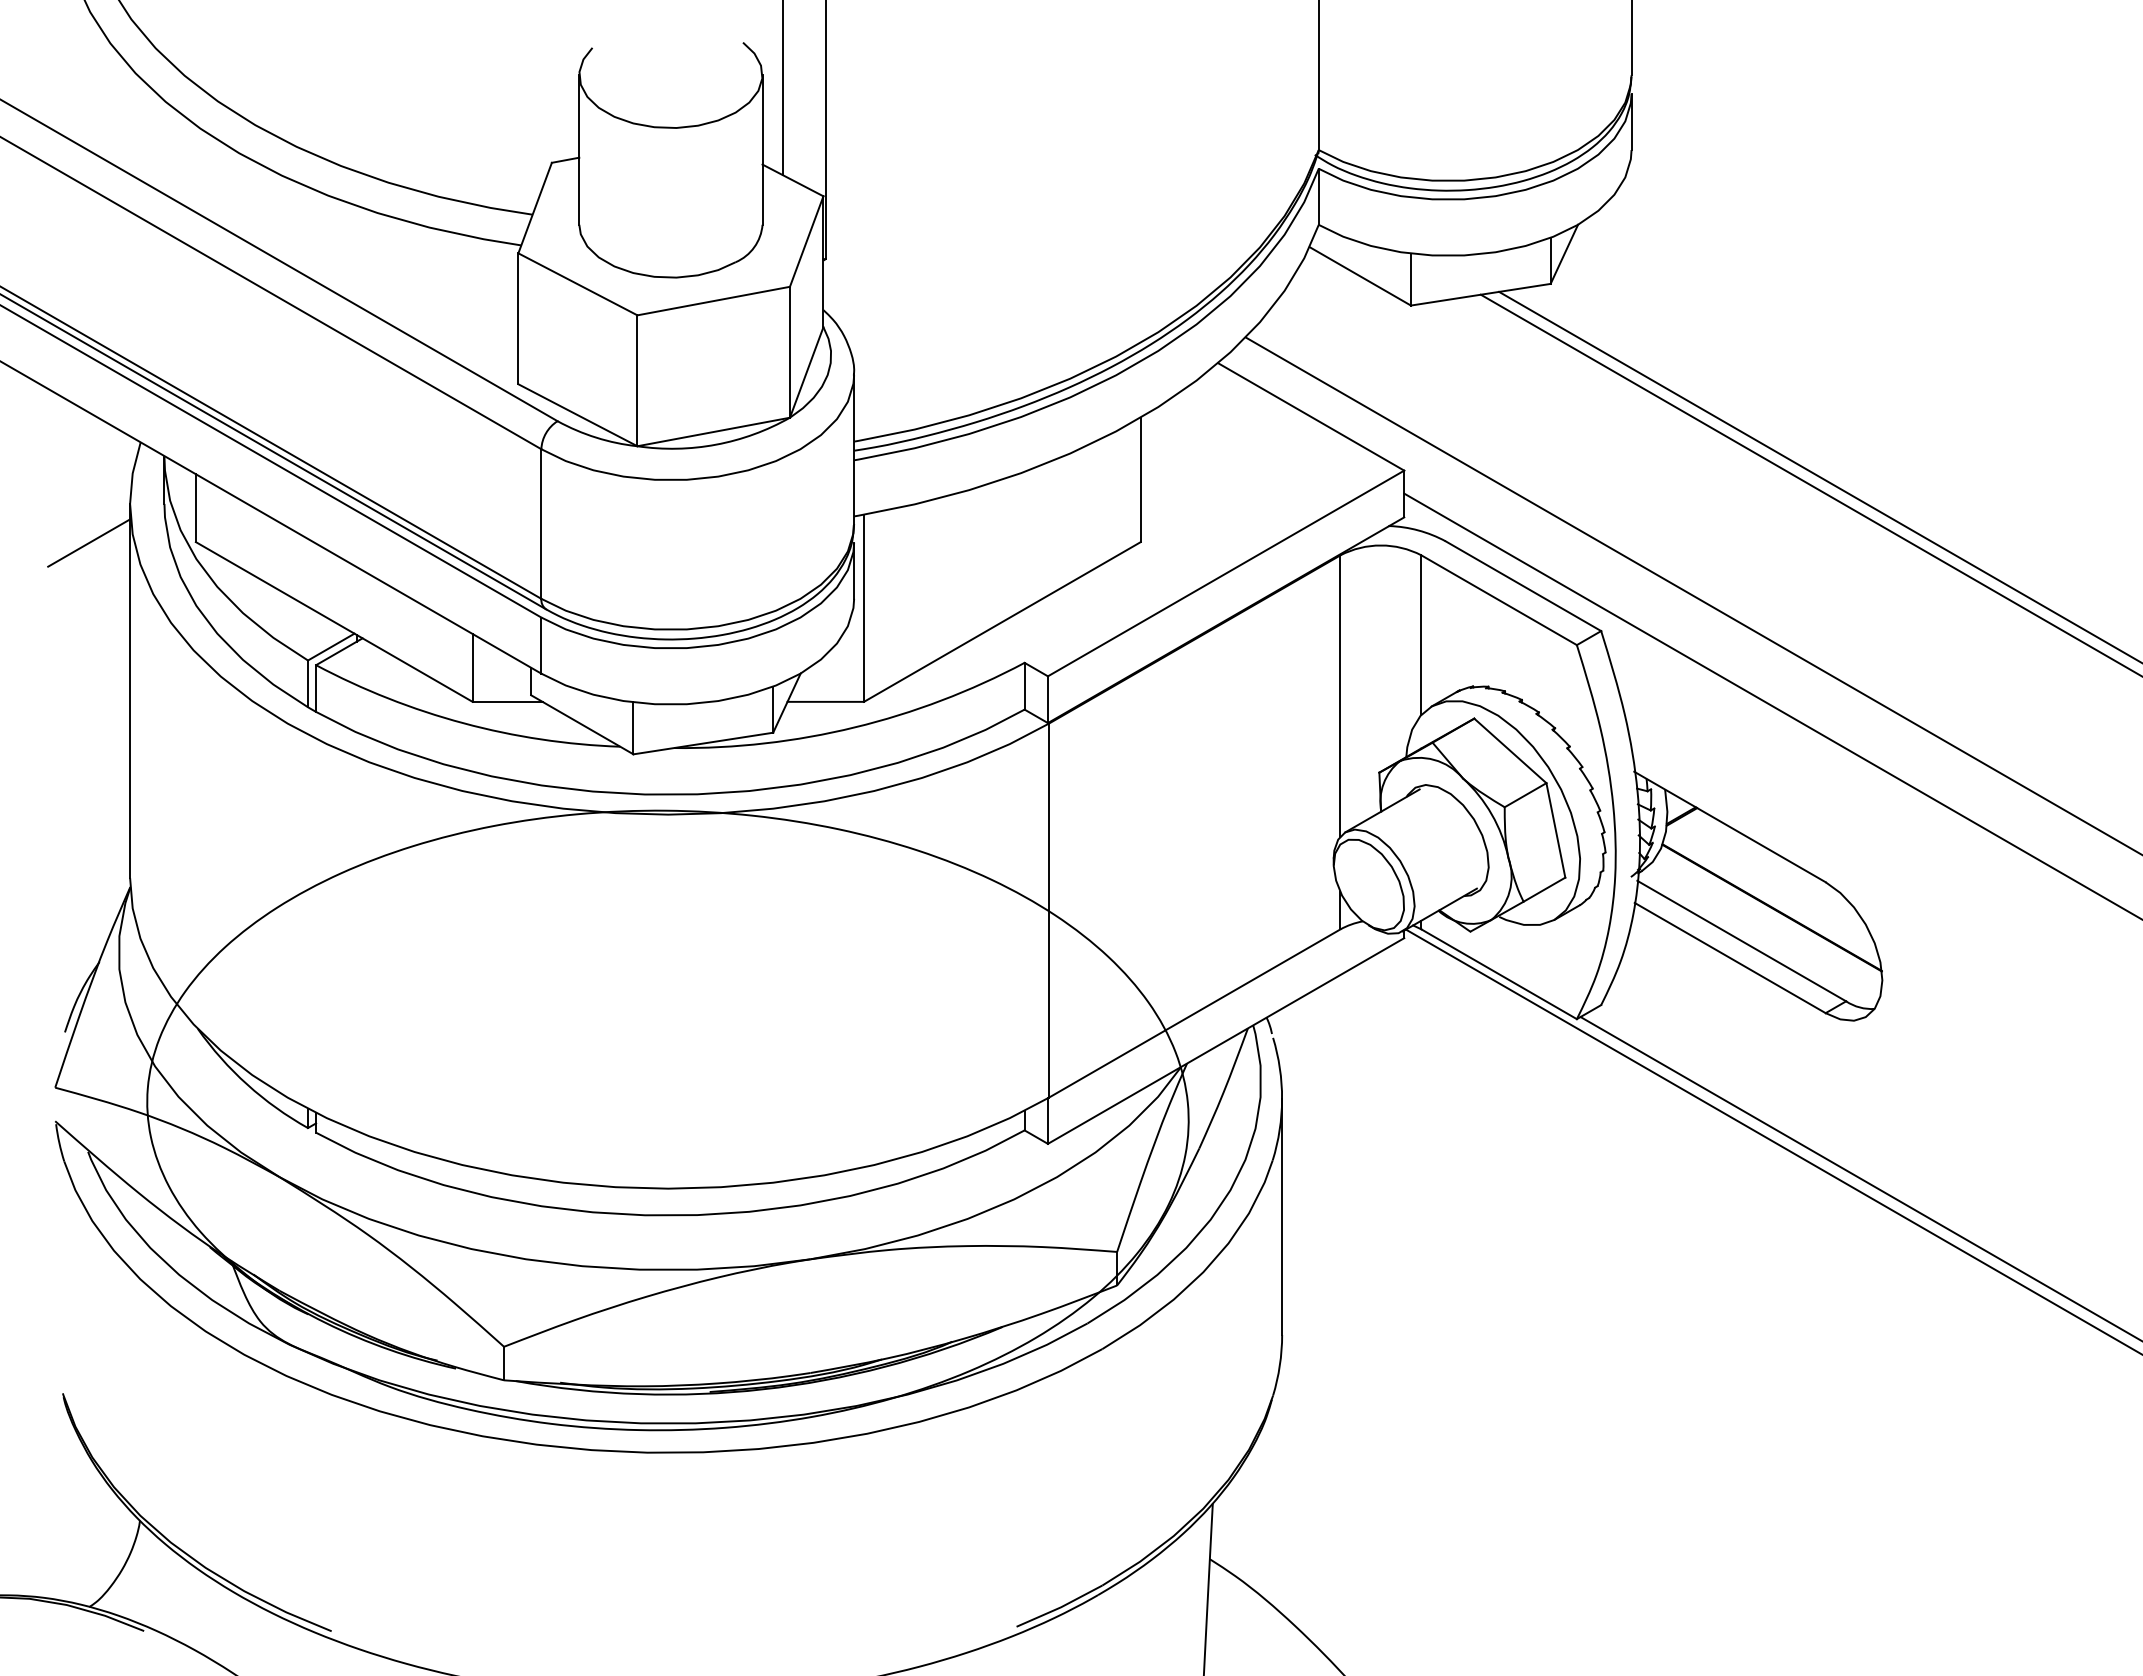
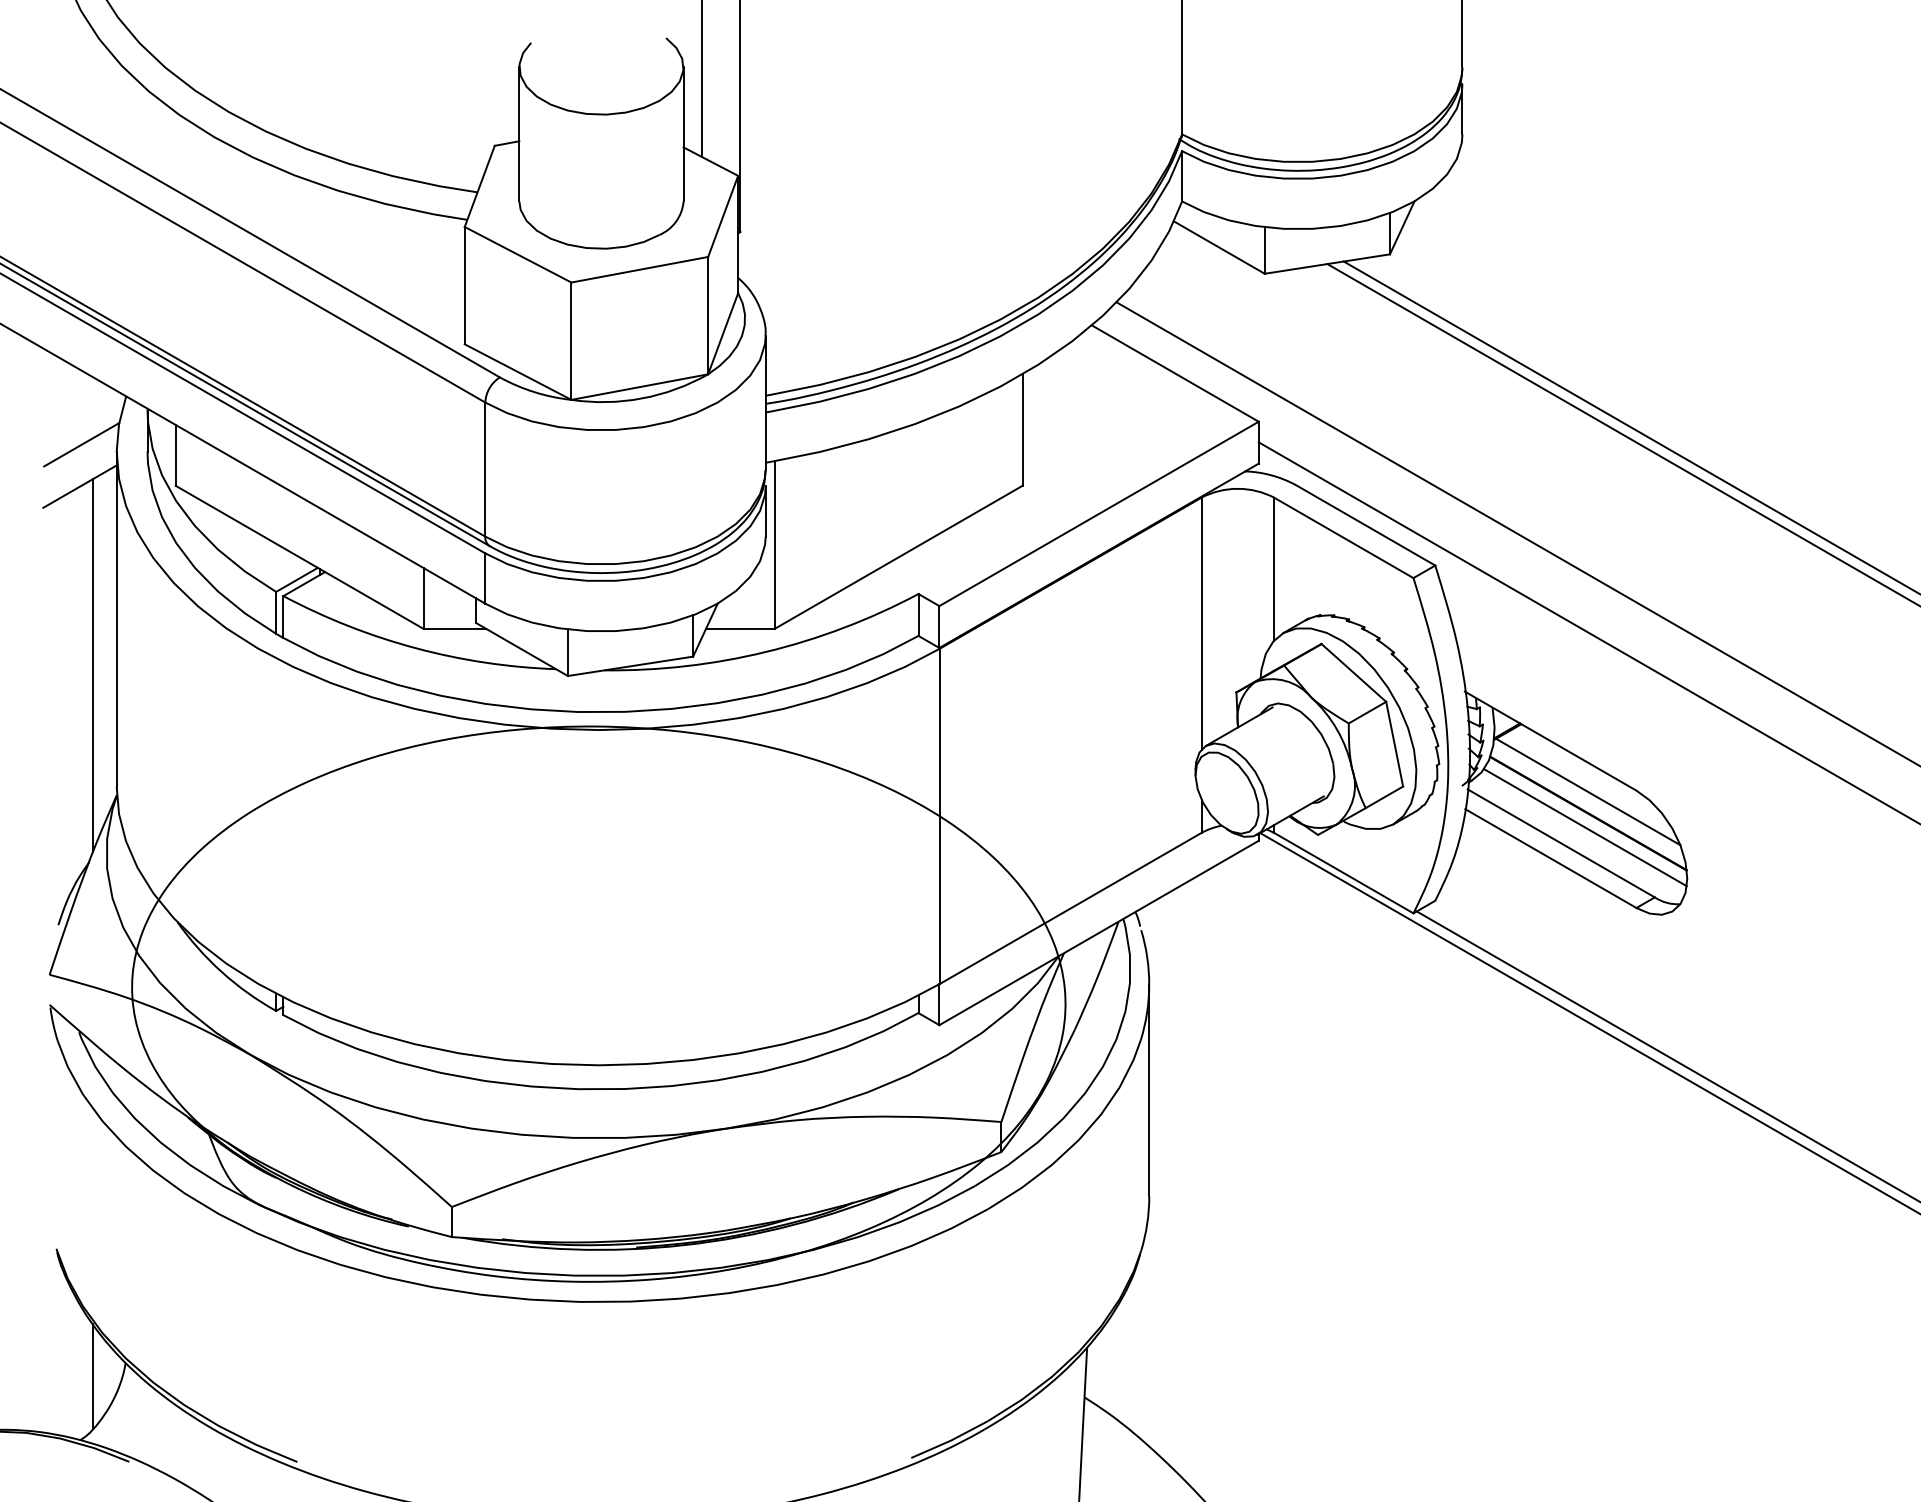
line: (90, 496) -> (81, 444), added
line: (103, 742) -> (92, 665), added
line: (1771, 883) -> (1587, 791), added
line: (1768, 923) -> (1585, 827), added
line: (103, 1535) -> (92, 1376), added

